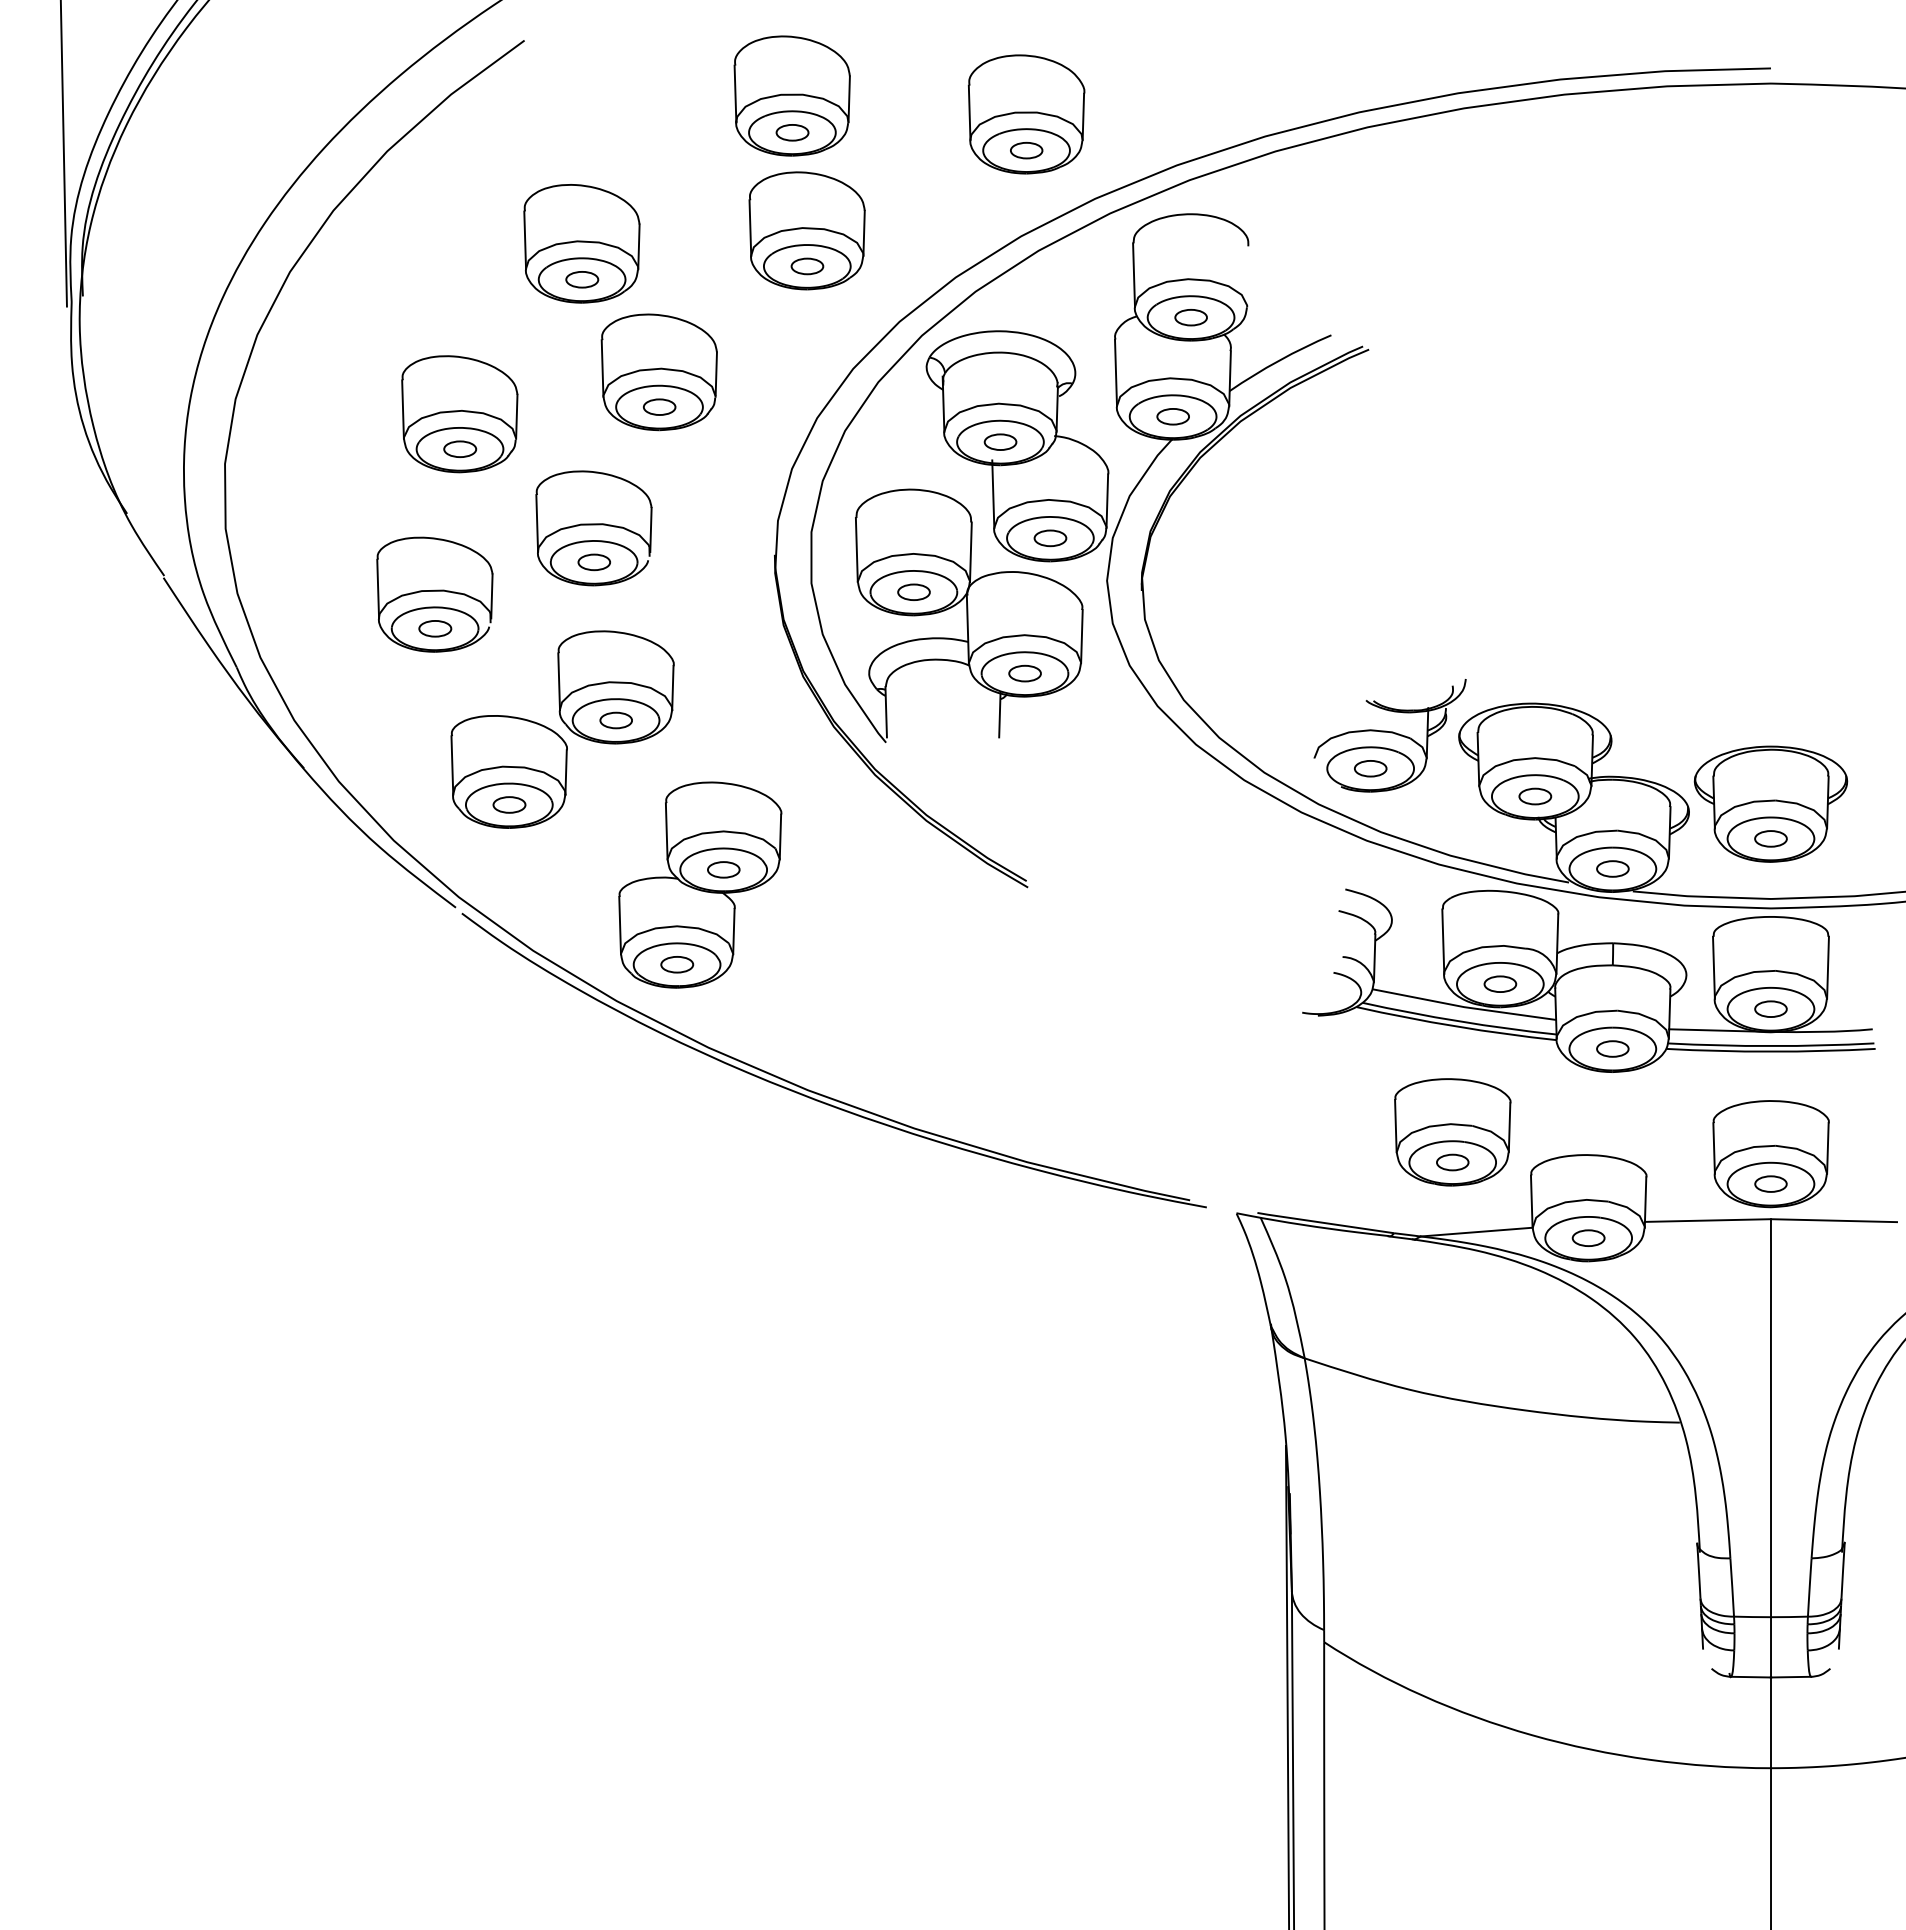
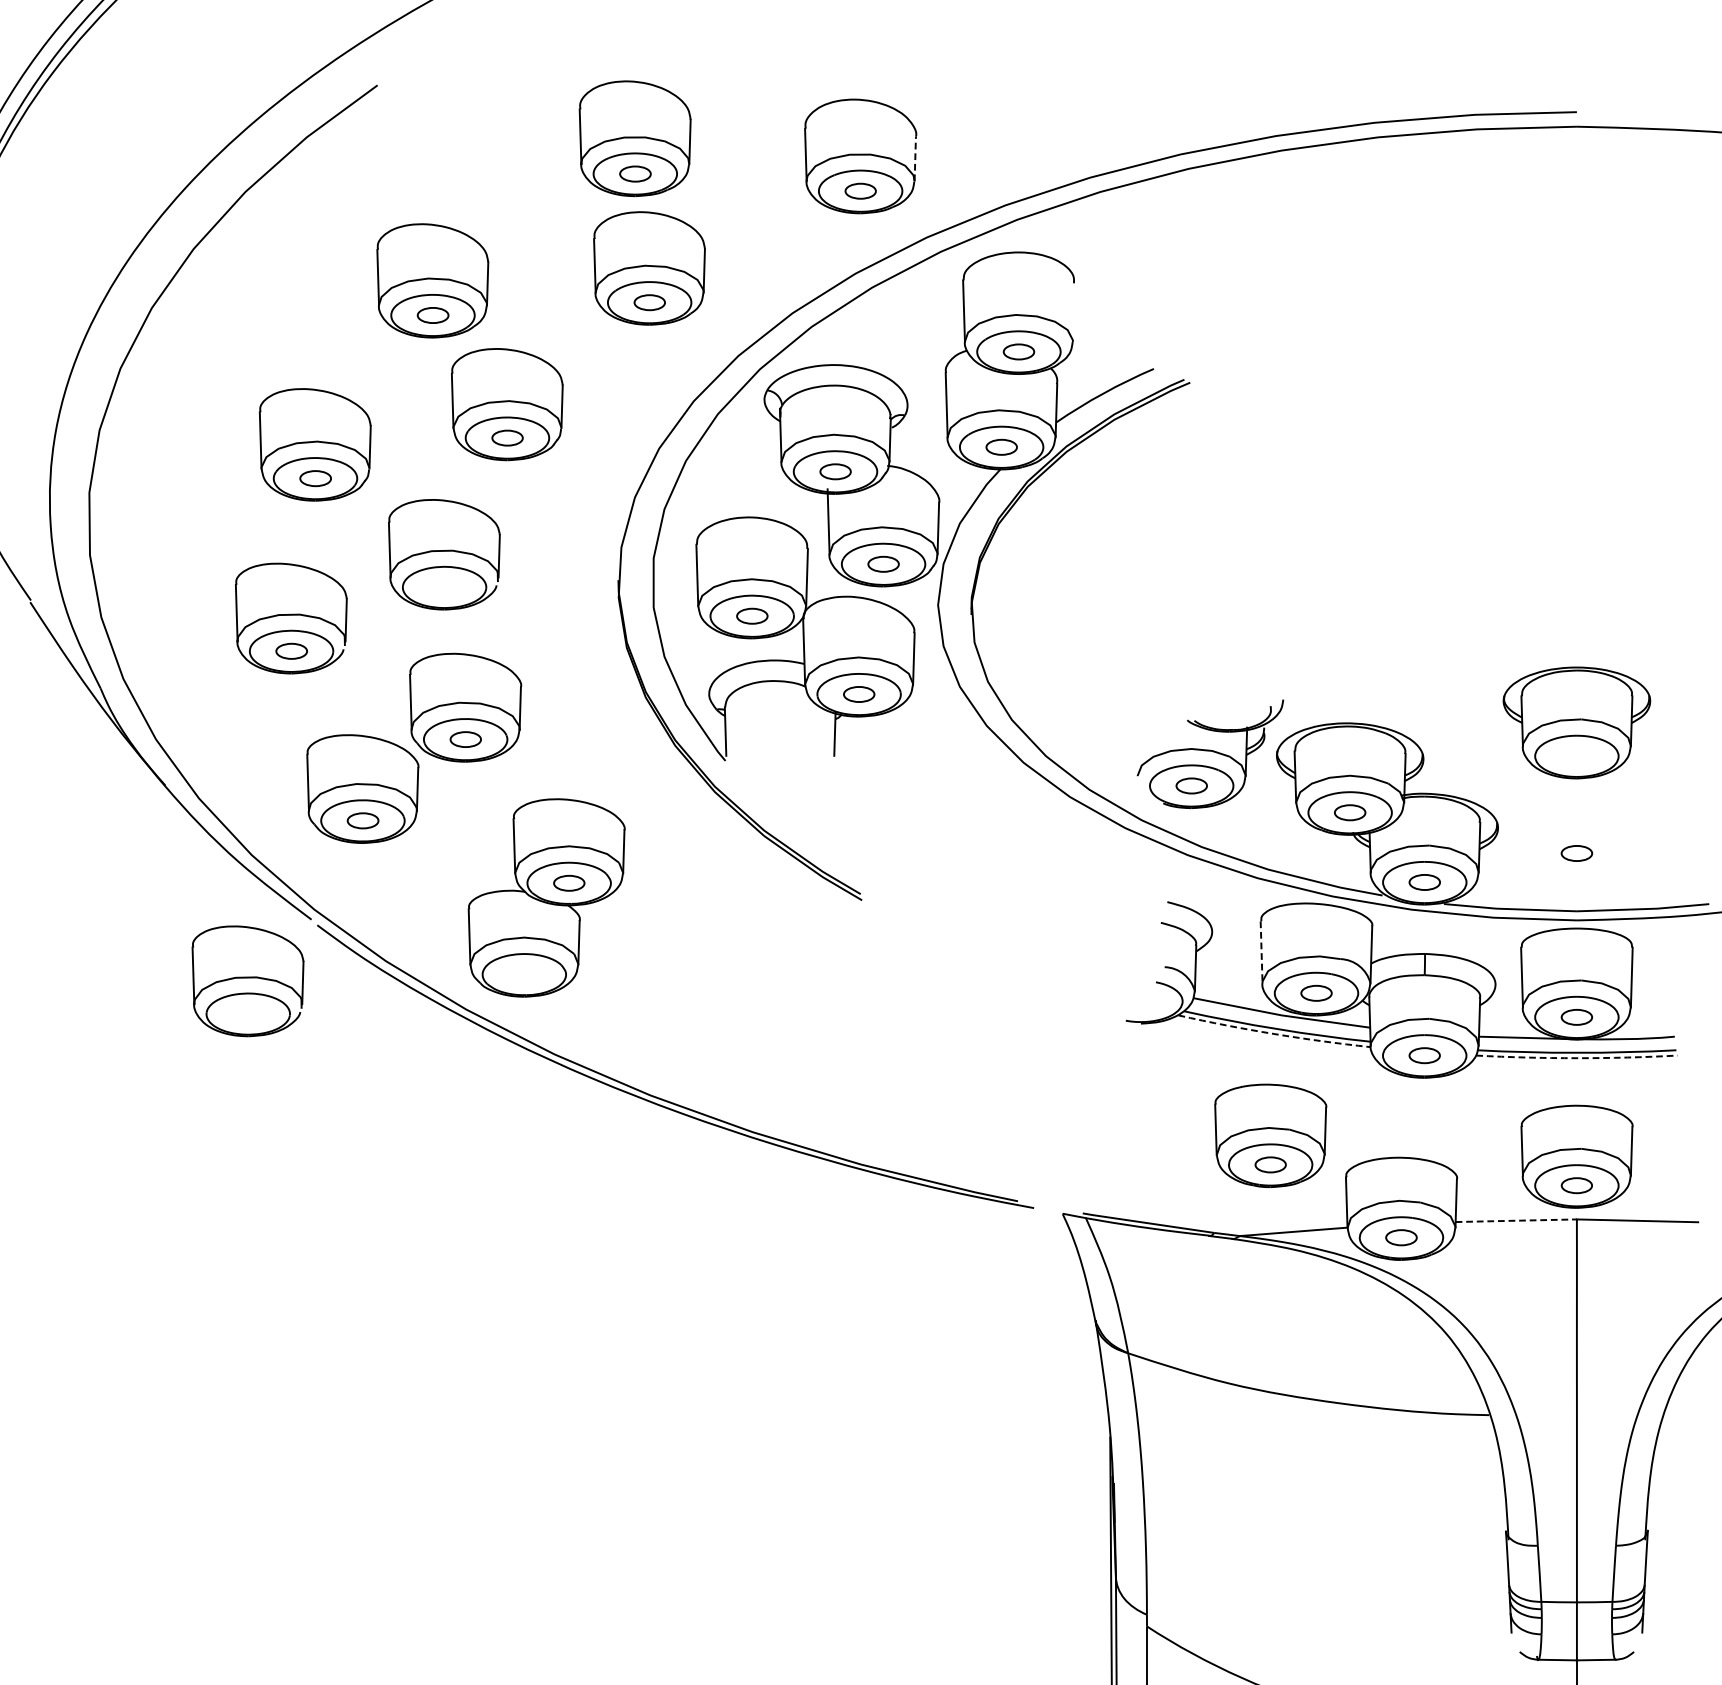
line: (1083, 116) -> (915, 158), solid -> dashed
part: (593, 562) -> (443, 587), removed
part: (1770, 803) -> (1576, 722), moved
line: (1443, 942) -> (1261, 953), solid -> dashed
part: (677, 964) -> (524, 974), removed
part: (389, 971) -> (247, 981), added
arc: (1456, 1026) -> (1274, 1034), solid -> dashed
arc: (1771, 1051) -> (1577, 1058), solid -> dashed
line: (1708, 1220) -> (1516, 1220), solid -> dashed

